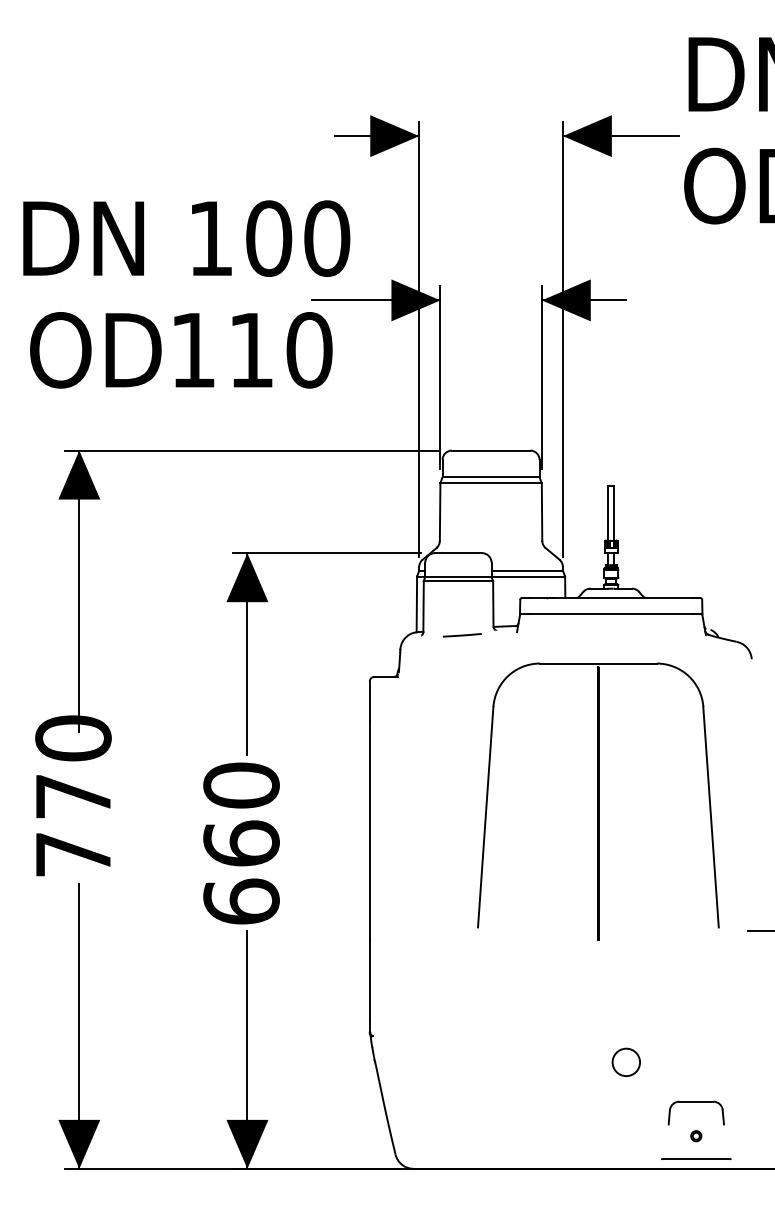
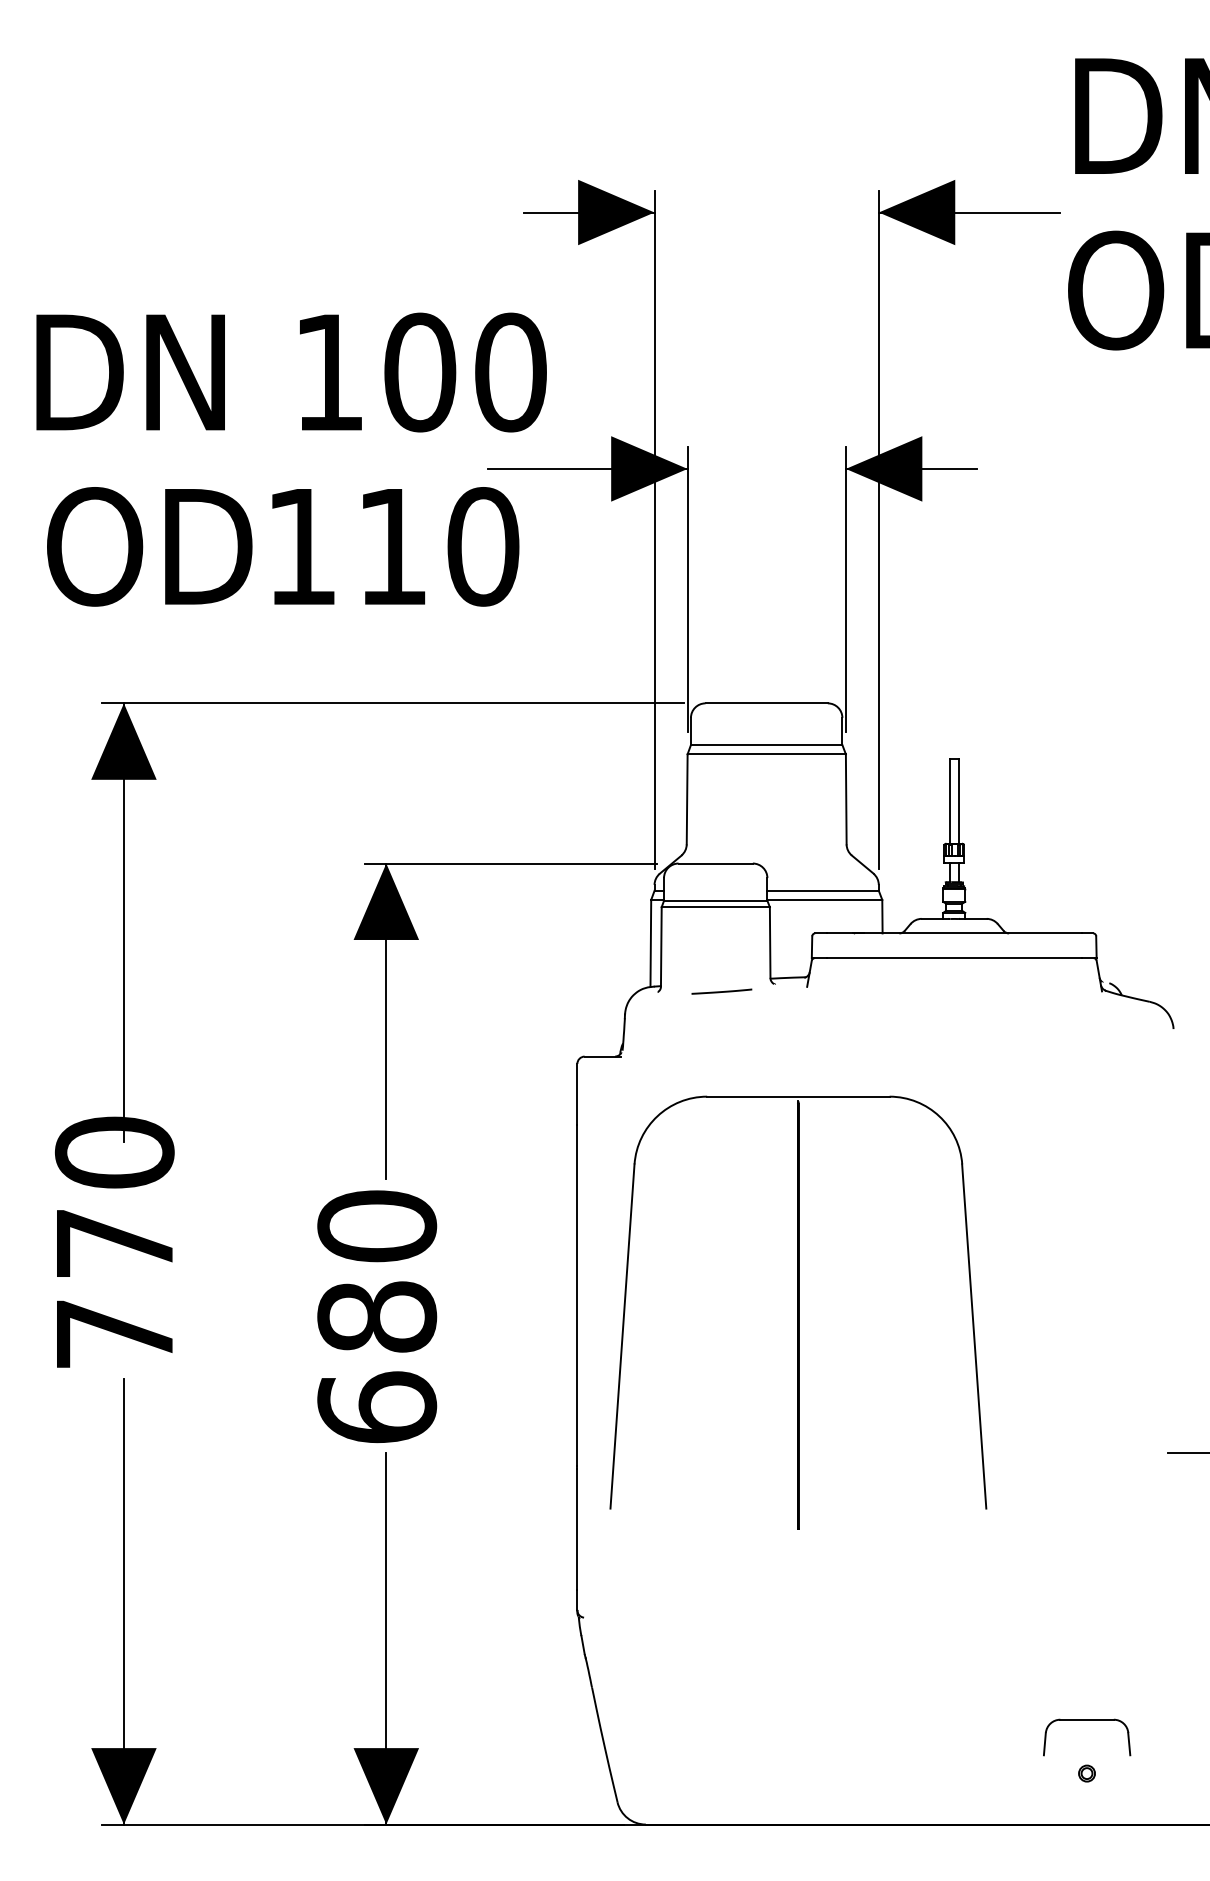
part: (598, 801) -> (798, 1312), moved
text: (241, 843) -> (377, 1316), 660 -> 680
part: (625, 1061) -> (976, 1656), removed
line: (696, 1158) -> (1087, 1808), removed

